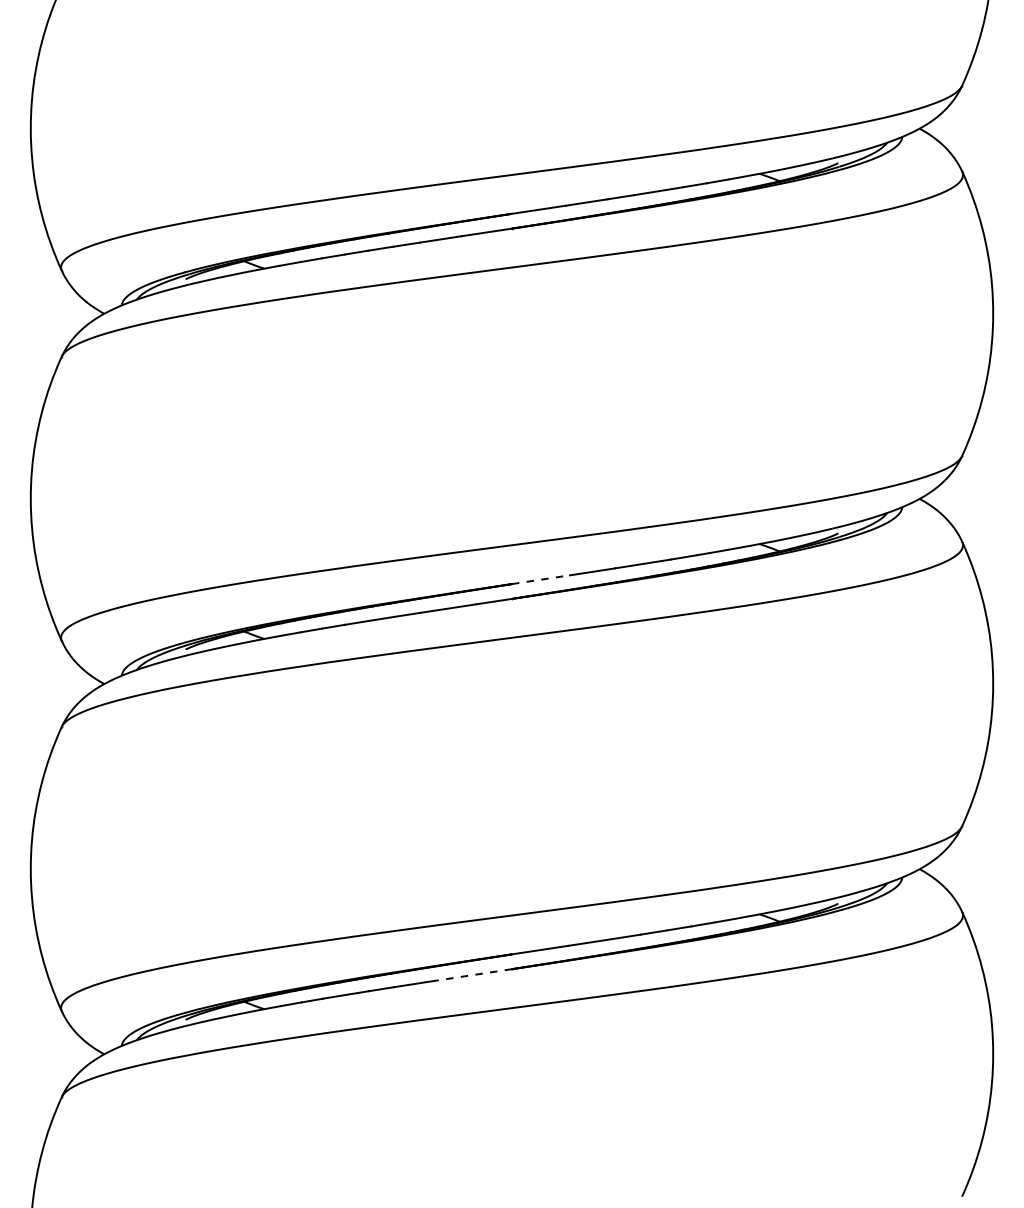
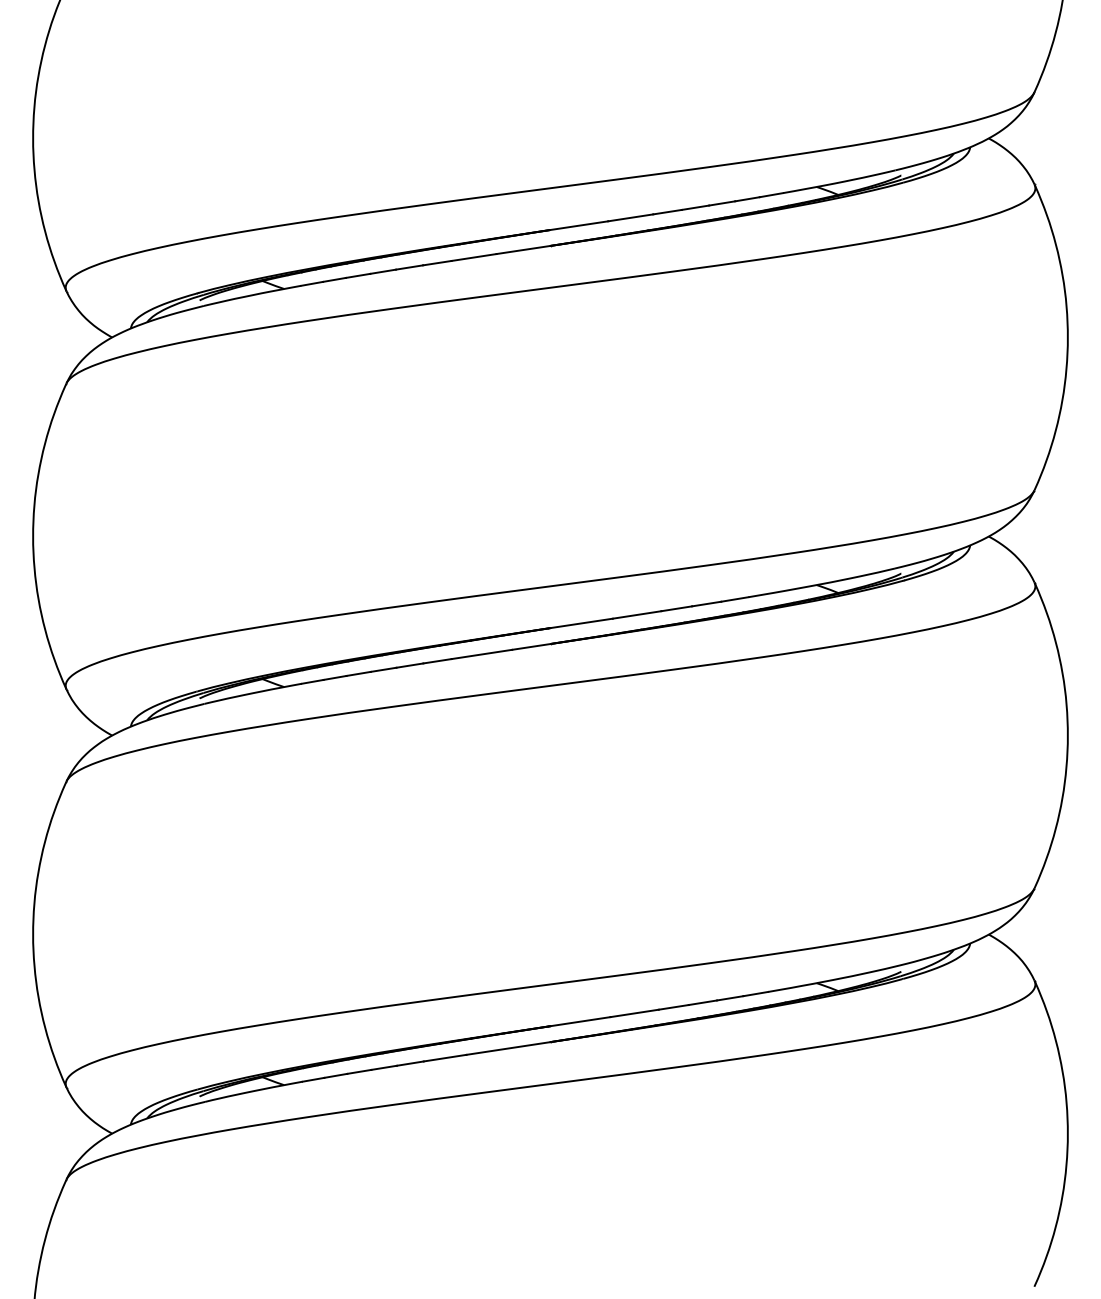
line: (540, 579) -> (581, 623), dashed -> solid
line: (472, 975) -> (508, 1048), dashed -> solid

